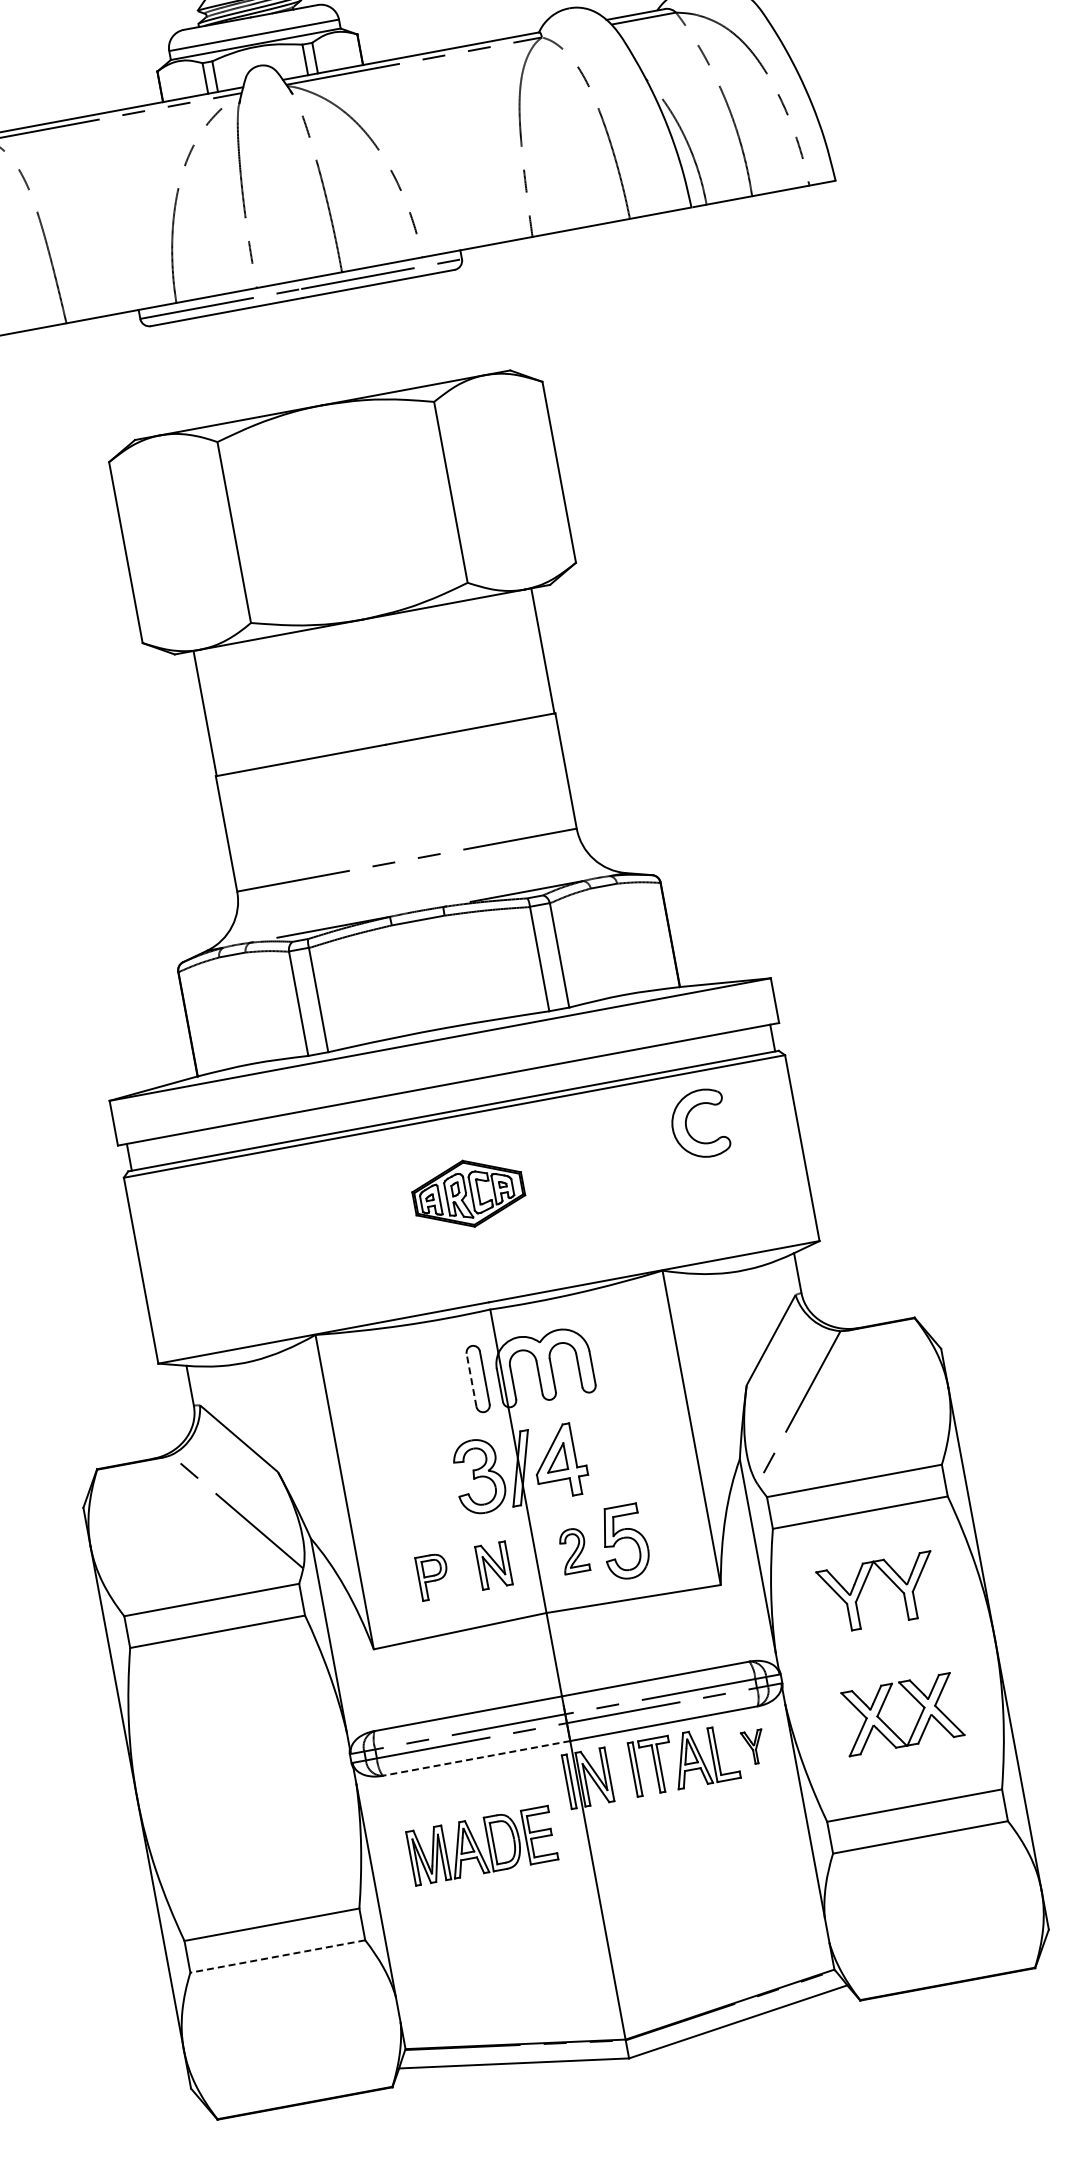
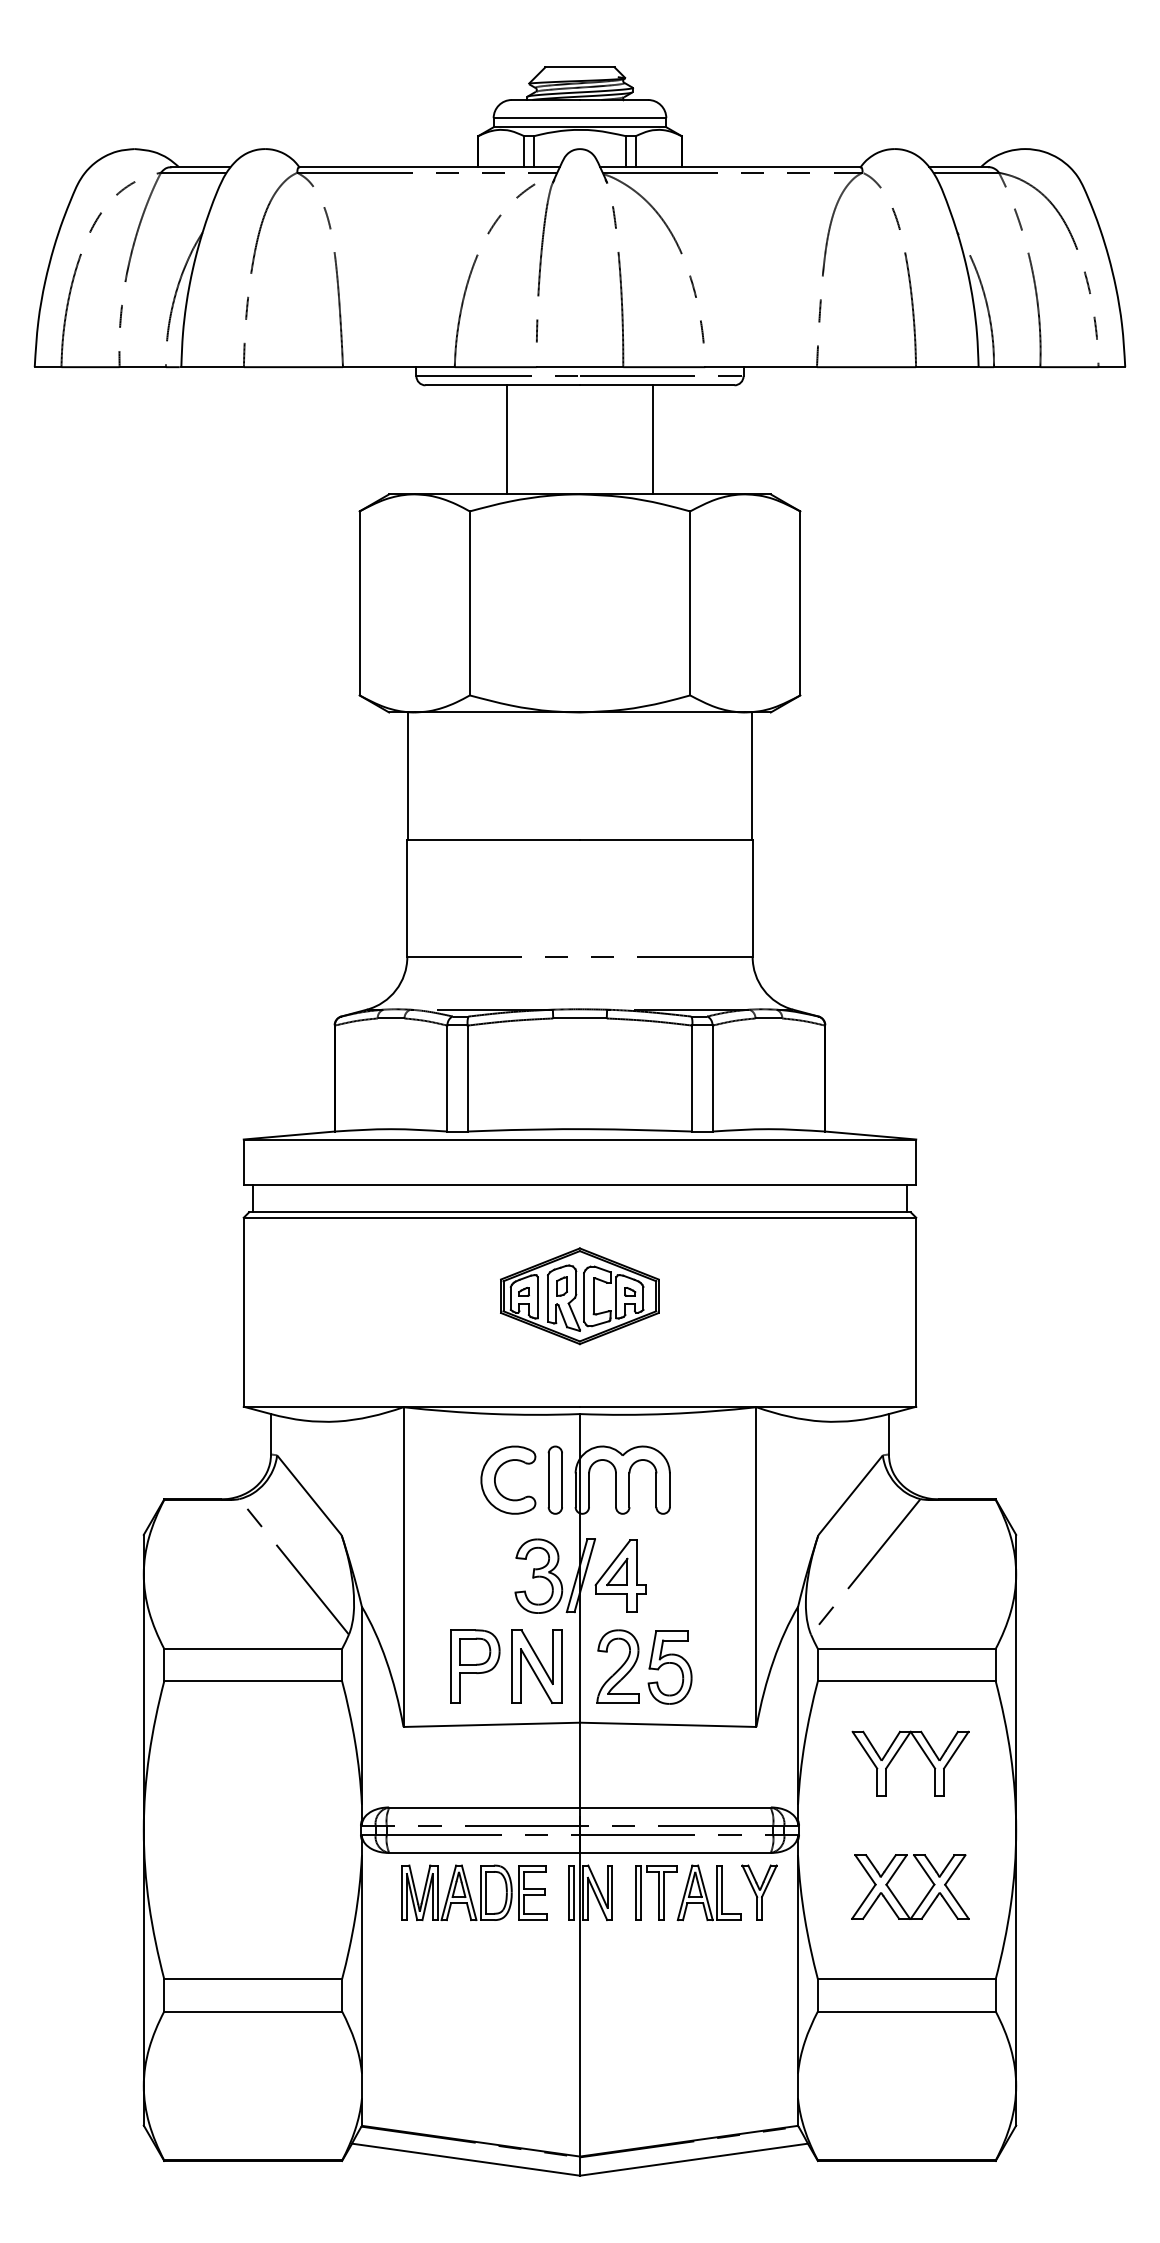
line: (383, 338) -> (652, 439), added
line: (241, 364) -> (507, 439), added
part: (687, 1122) -> (496, 1476), moved
part: (468, 1194) -> (579, 1296), size x1.43
line: (471, 1380) -> (548, 1480), dashed -> solid
part: (573, 1550) -> (617, 1666), size x1.67
part: (493, 1565) -> (536, 1666), size x1.67
part: (433, 1576) -> (475, 1666), size x1.67
part: (753, 1747) -> (759, 1892), size x1.67
line: (476, 1758) -> (484, 1852), dashed -> solid
part: (482, 1845) -> (474, 1892), moved
line: (278, 1956) -> (253, 2011), dashed -> solid

